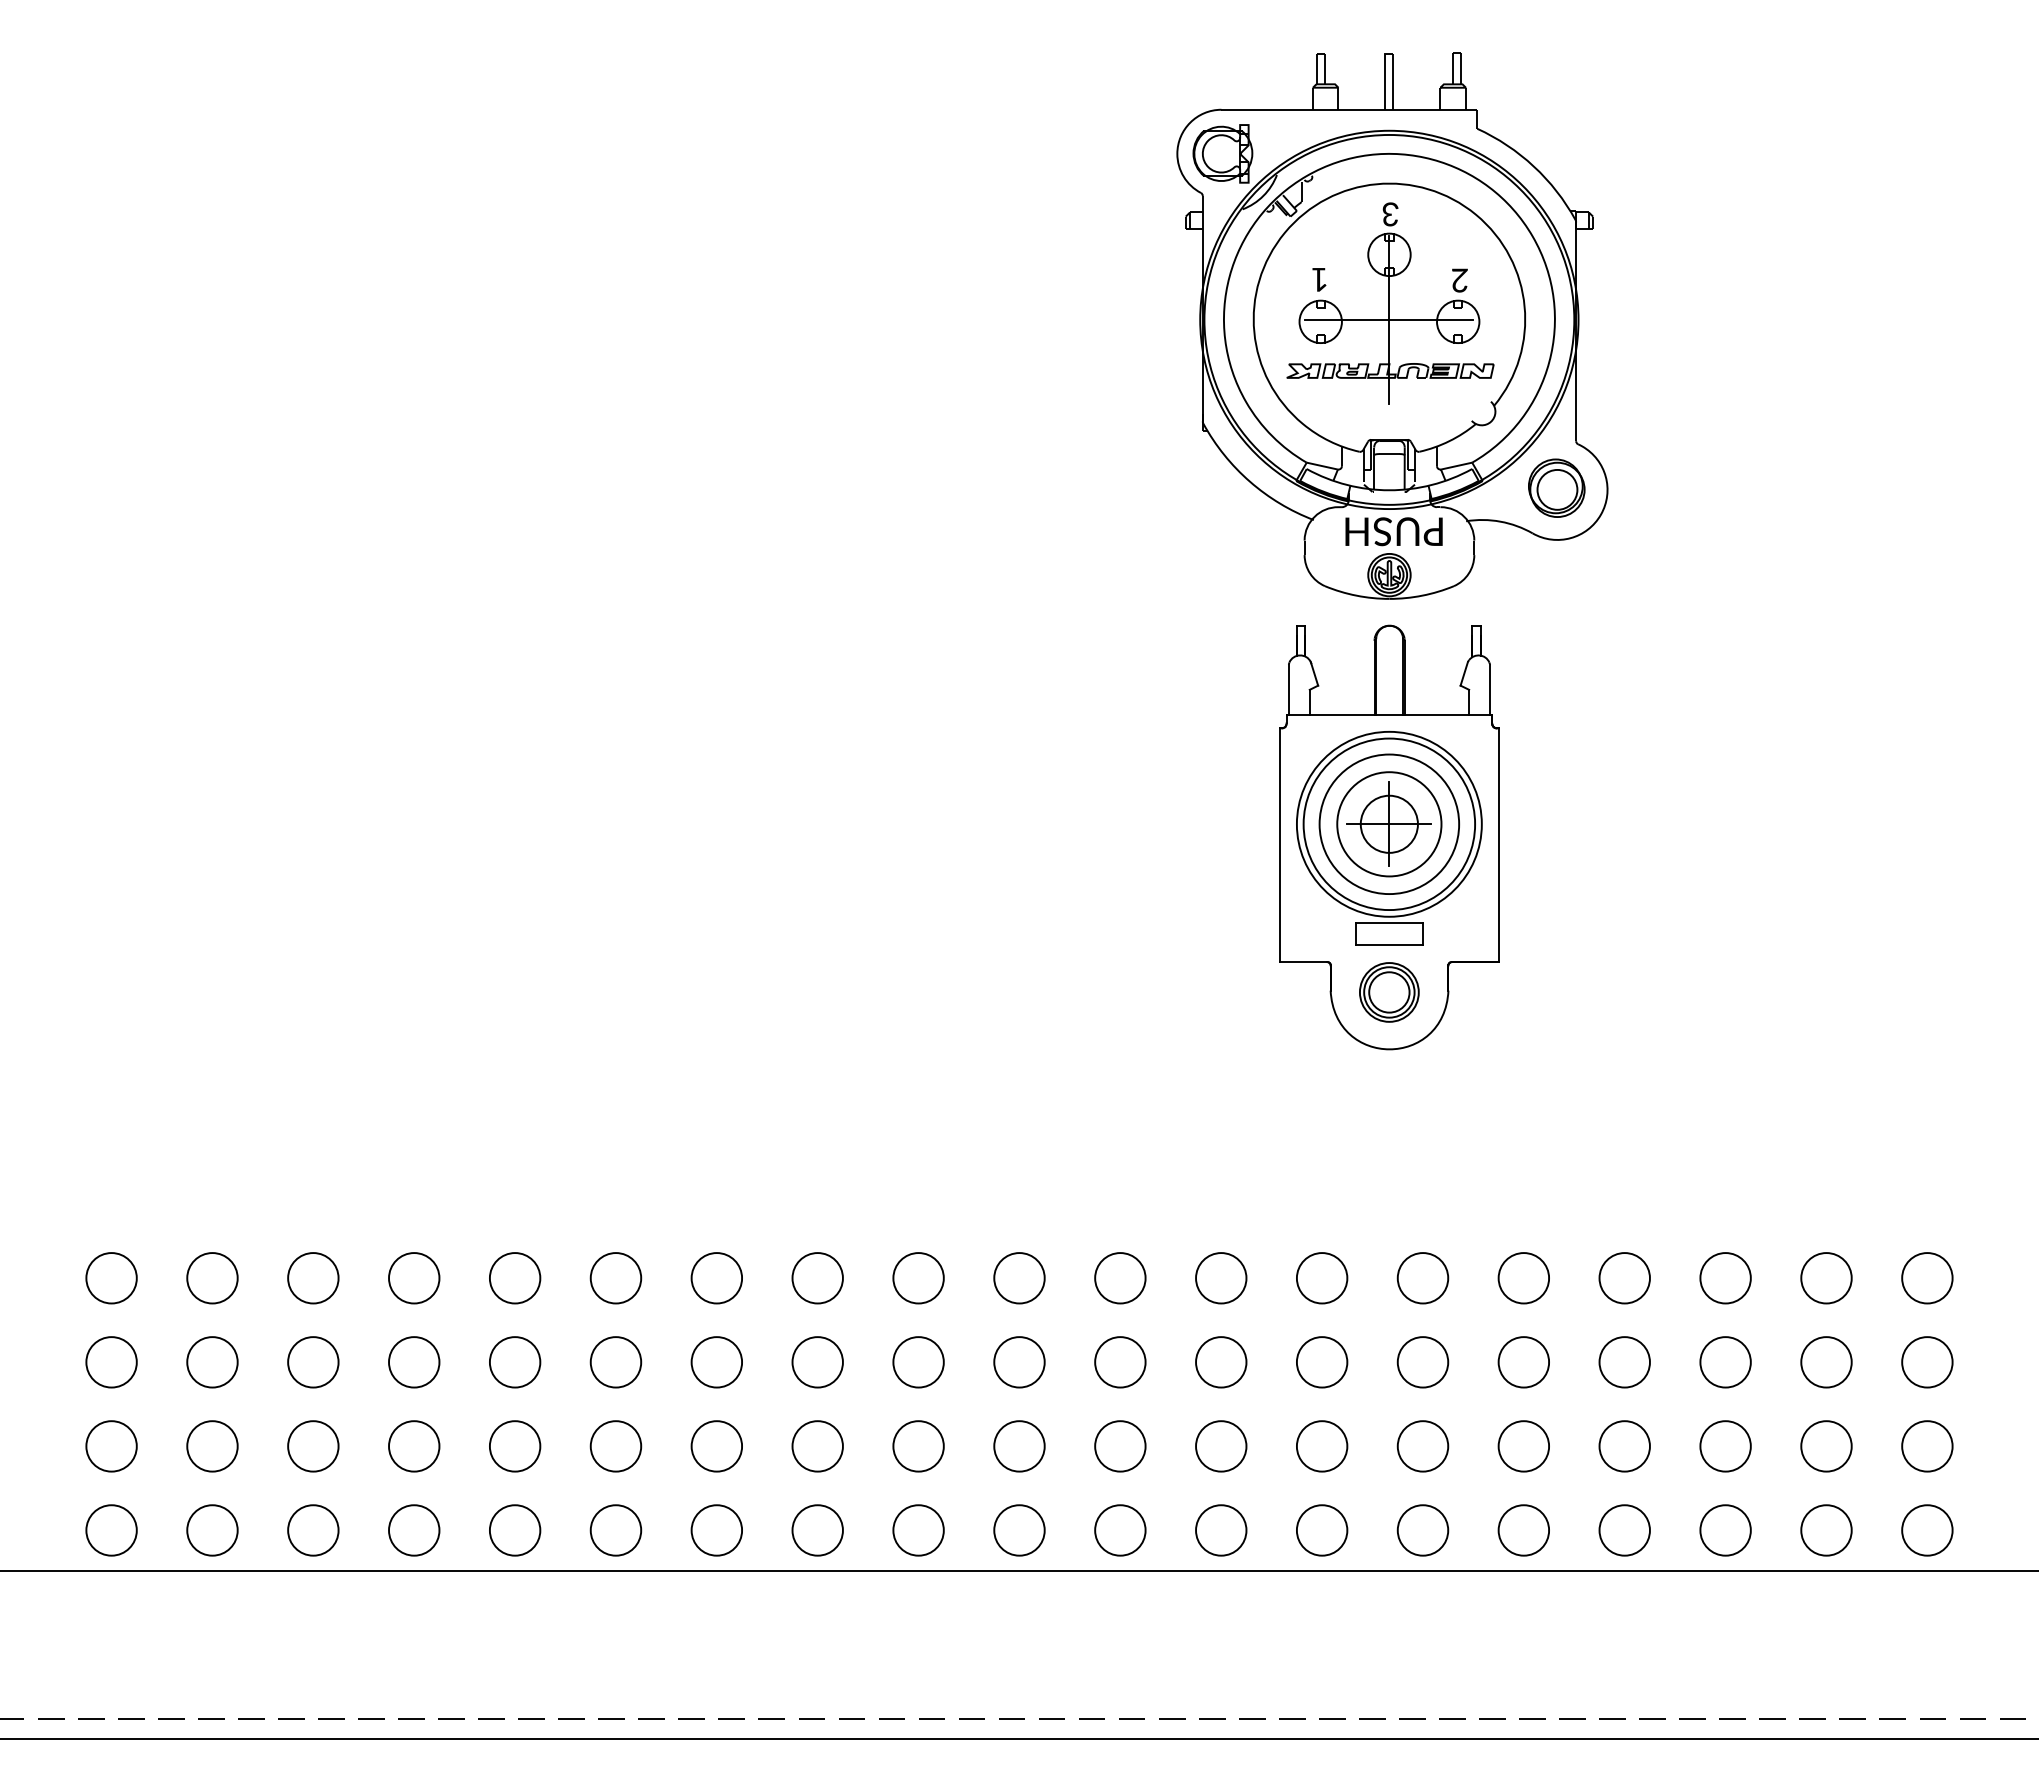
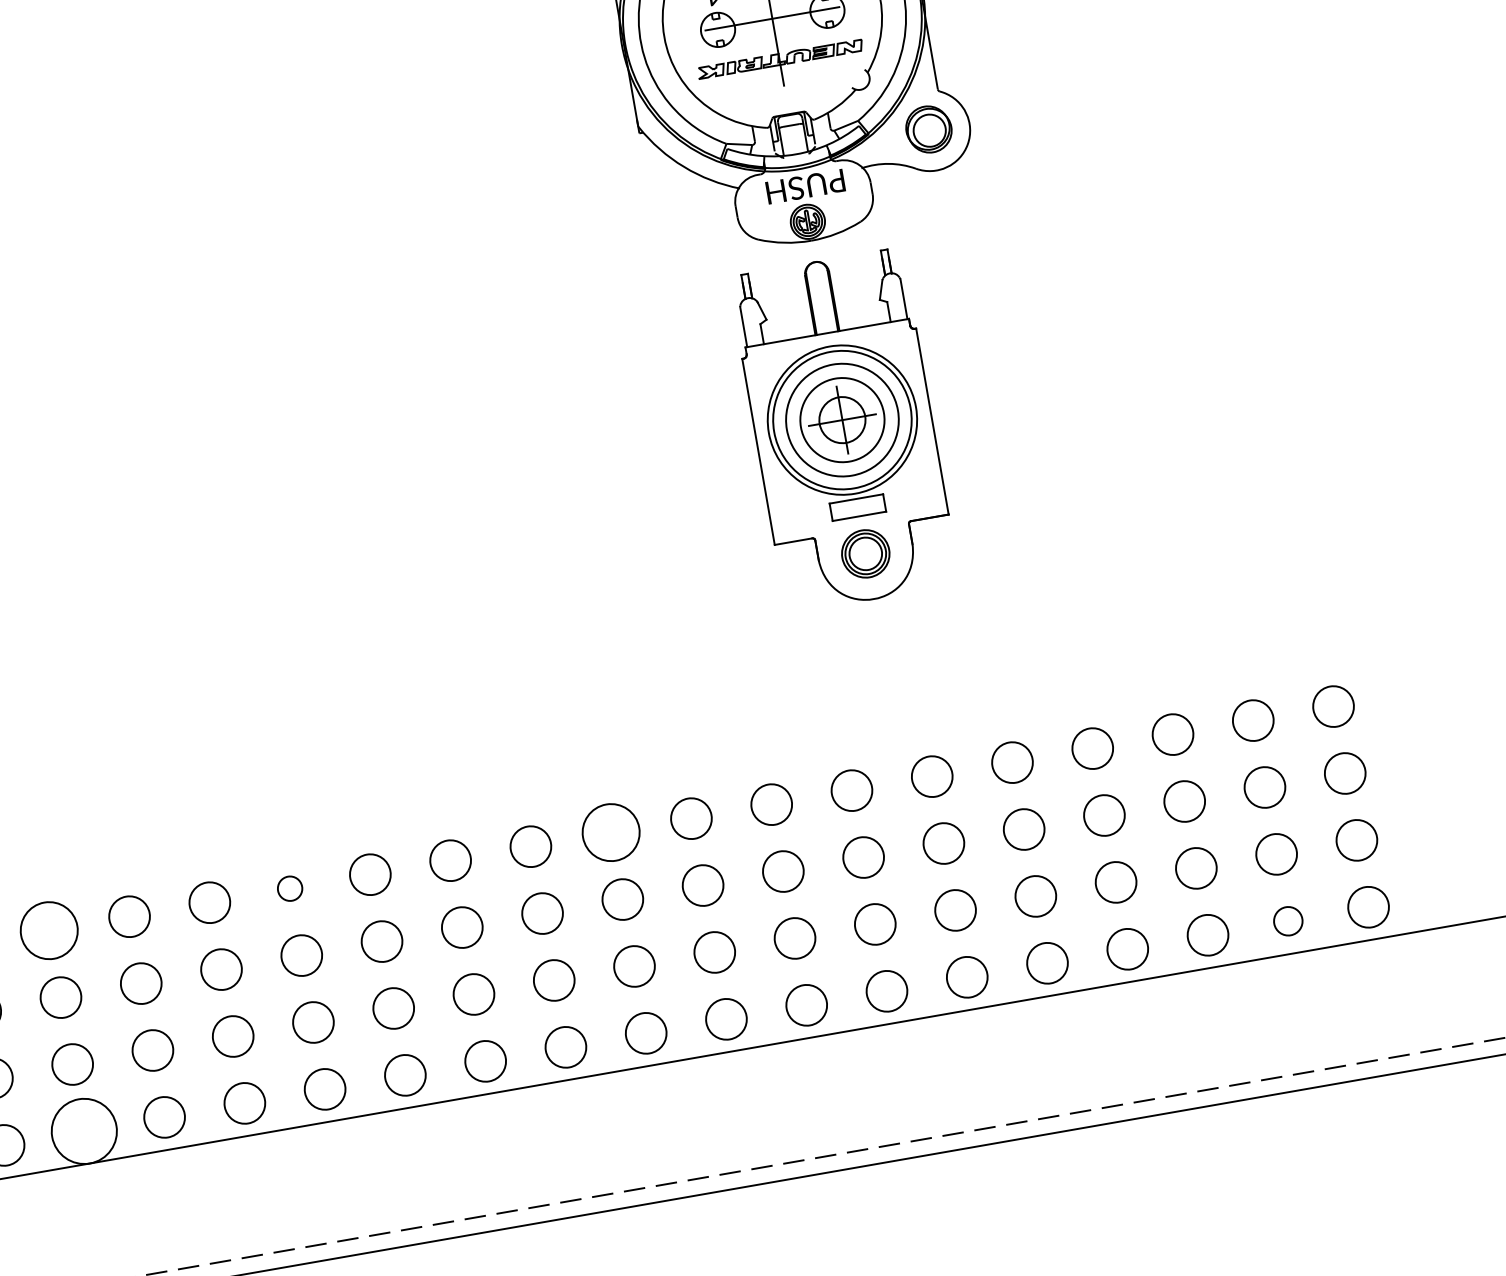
circle: (313, 1278) -> (49, 930), size x1.4
circle: (615, 1278) -> (289, 888), size x0.6
circle: (1019, 1278) -> (611, 832), size x1.4
circle: (313, 1530) -> (84, 1131), size x1.6
circle: (1826, 1530) -> (1288, 921), size x0.7

